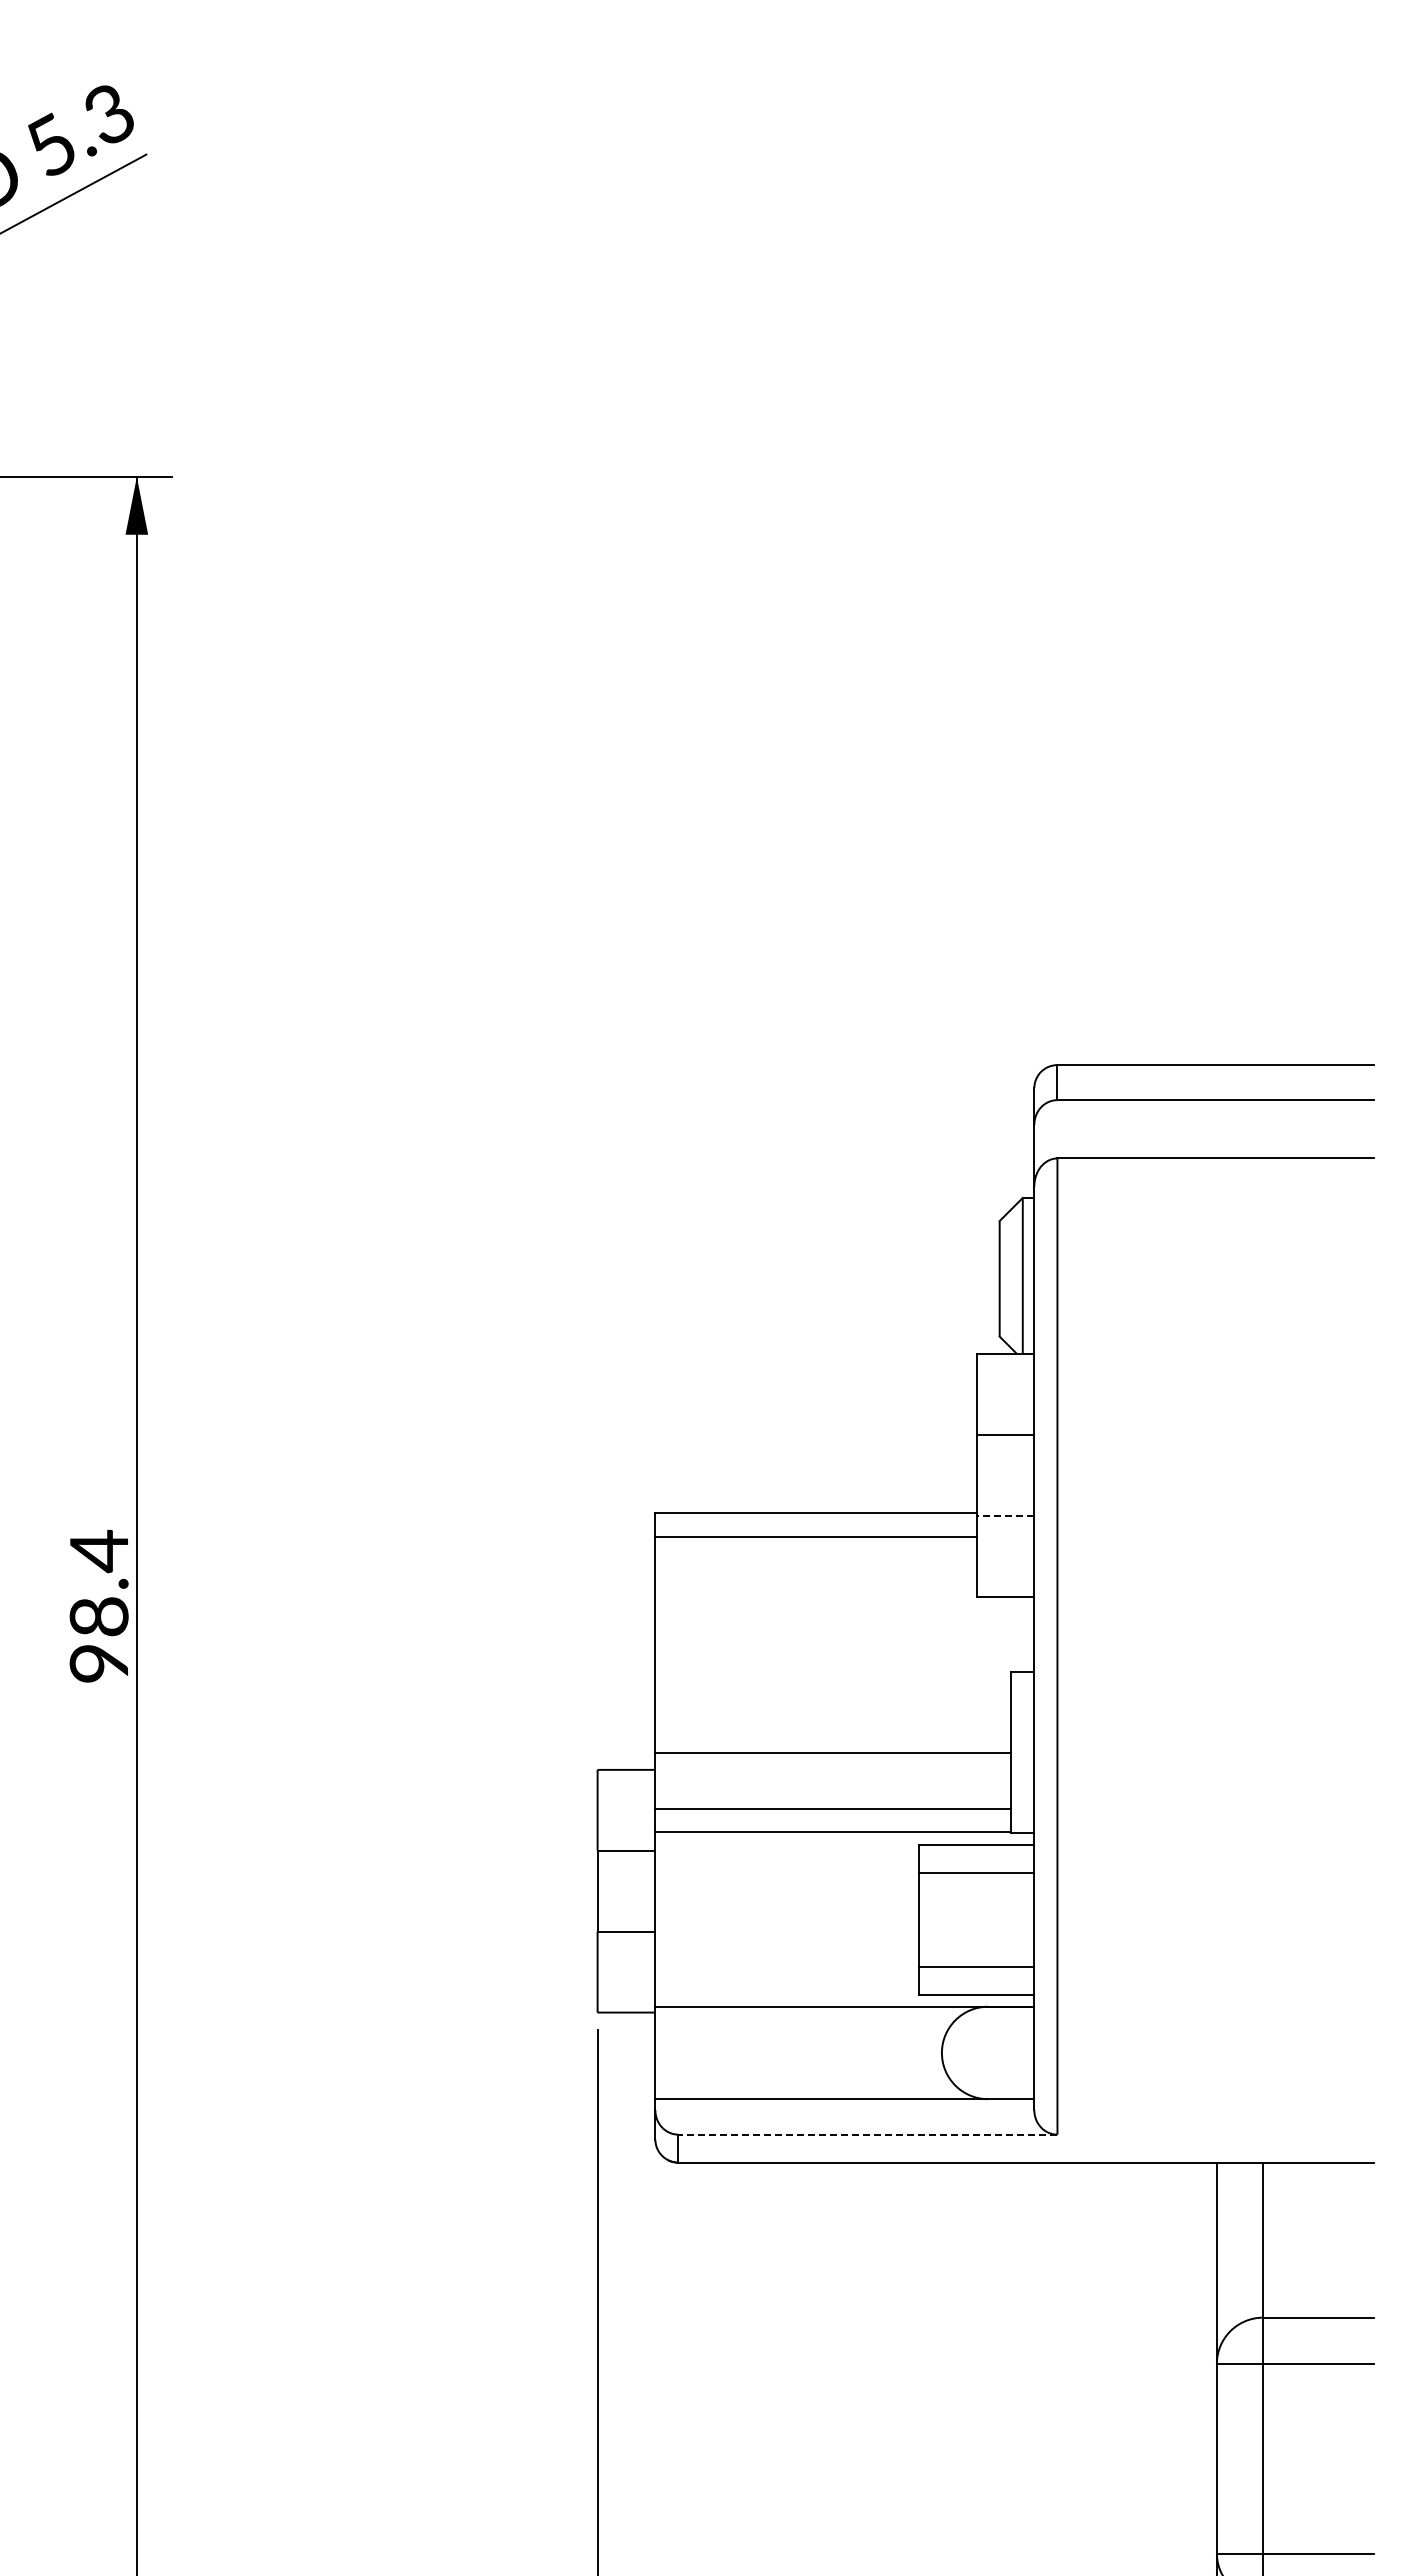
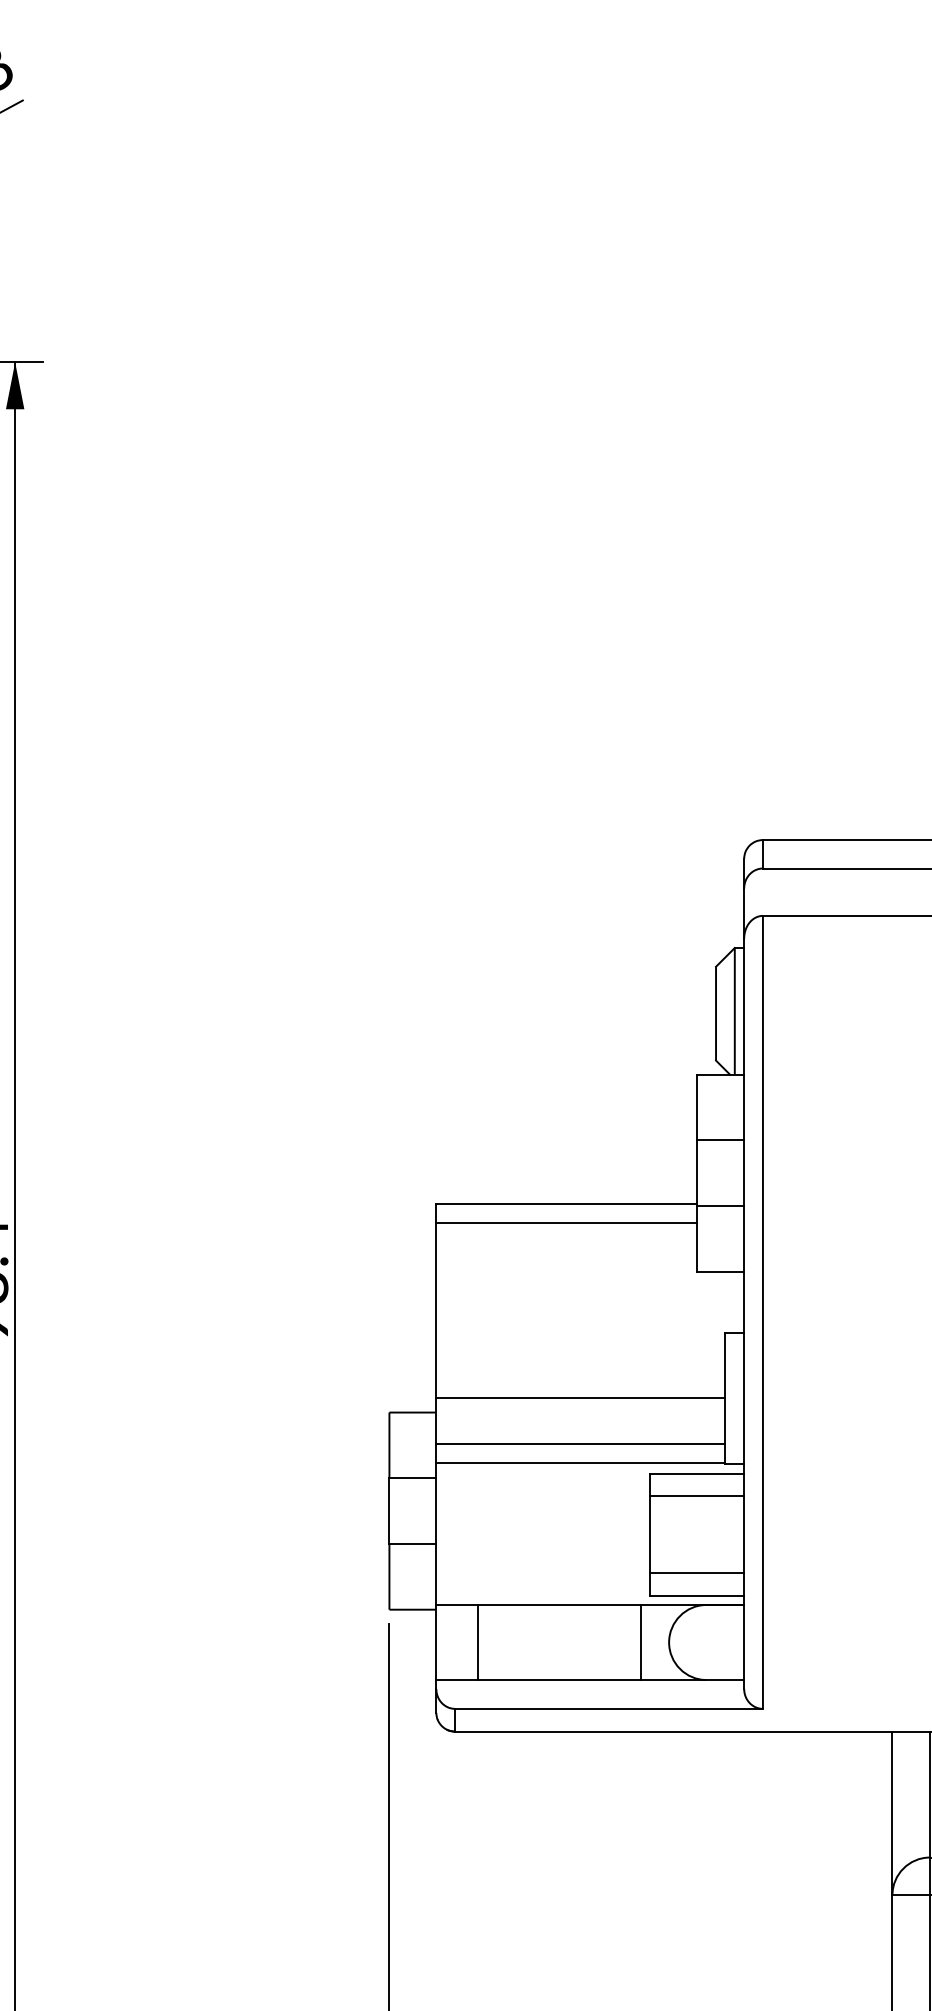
line: (1005, 1515) -> (720, 1205), dashed -> solid
line: (706, 2052) -> (477, 1642), added
line: (907, 2052) -> (641, 1642), added
line: (867, 2134) -> (608, 1708), dashed -> solid

